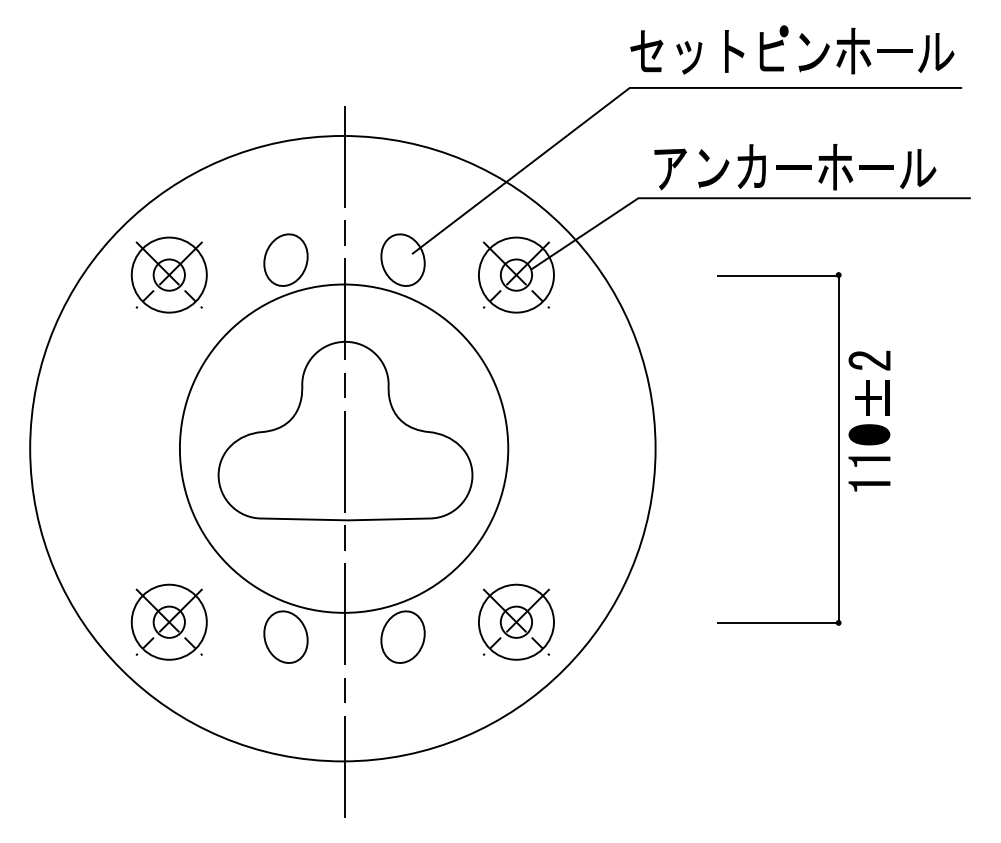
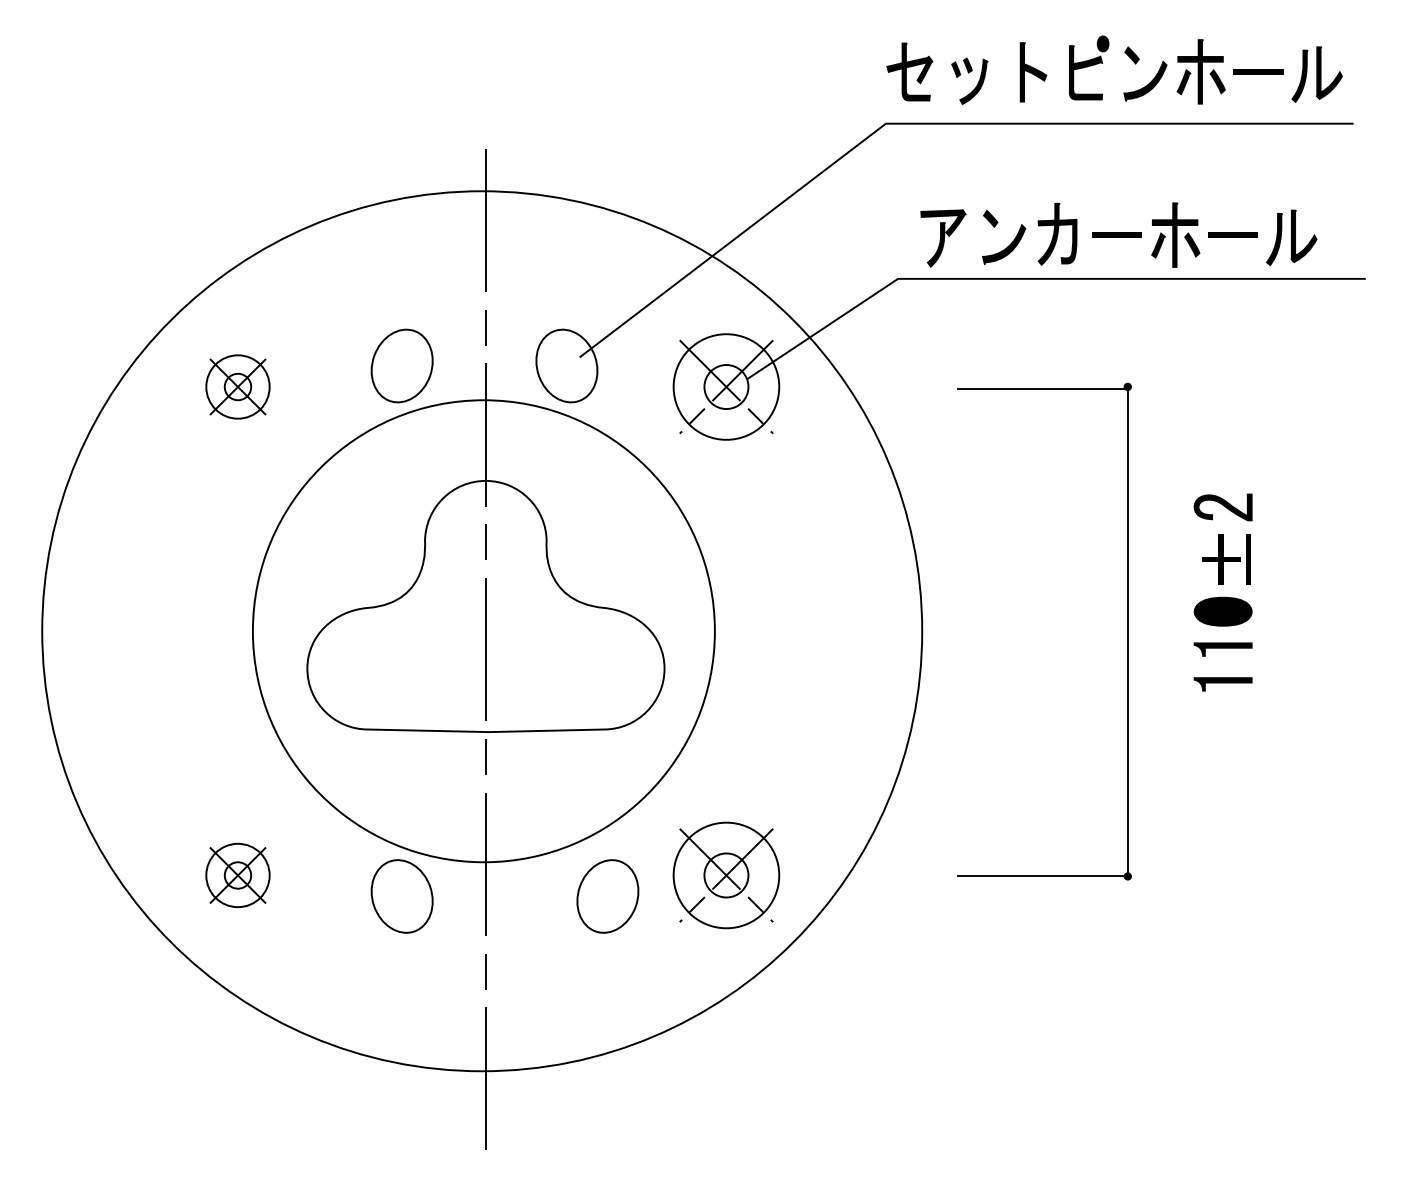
part: (168, 274) -> (237, 386), size x0.6
part: (838, 448) -> (1127, 631), moved
part: (168, 622) -> (237, 875), size x0.6
part: (402, 637) -> (607, 896), moved

